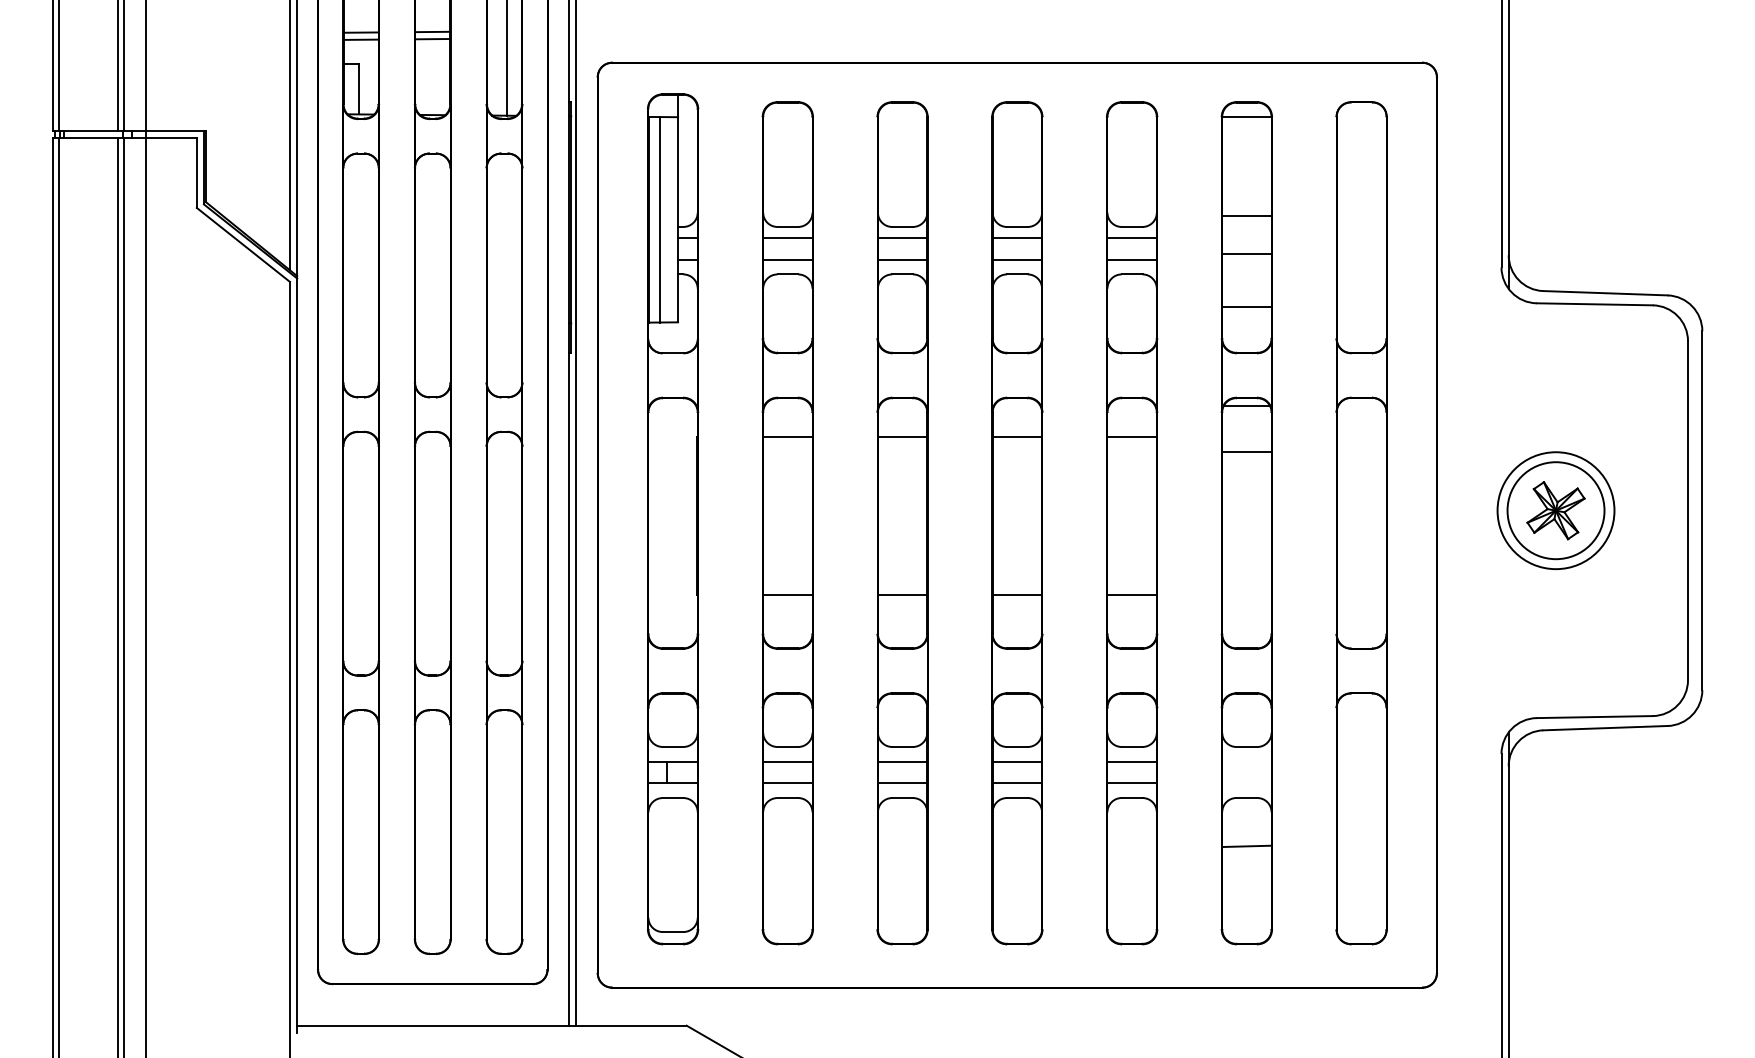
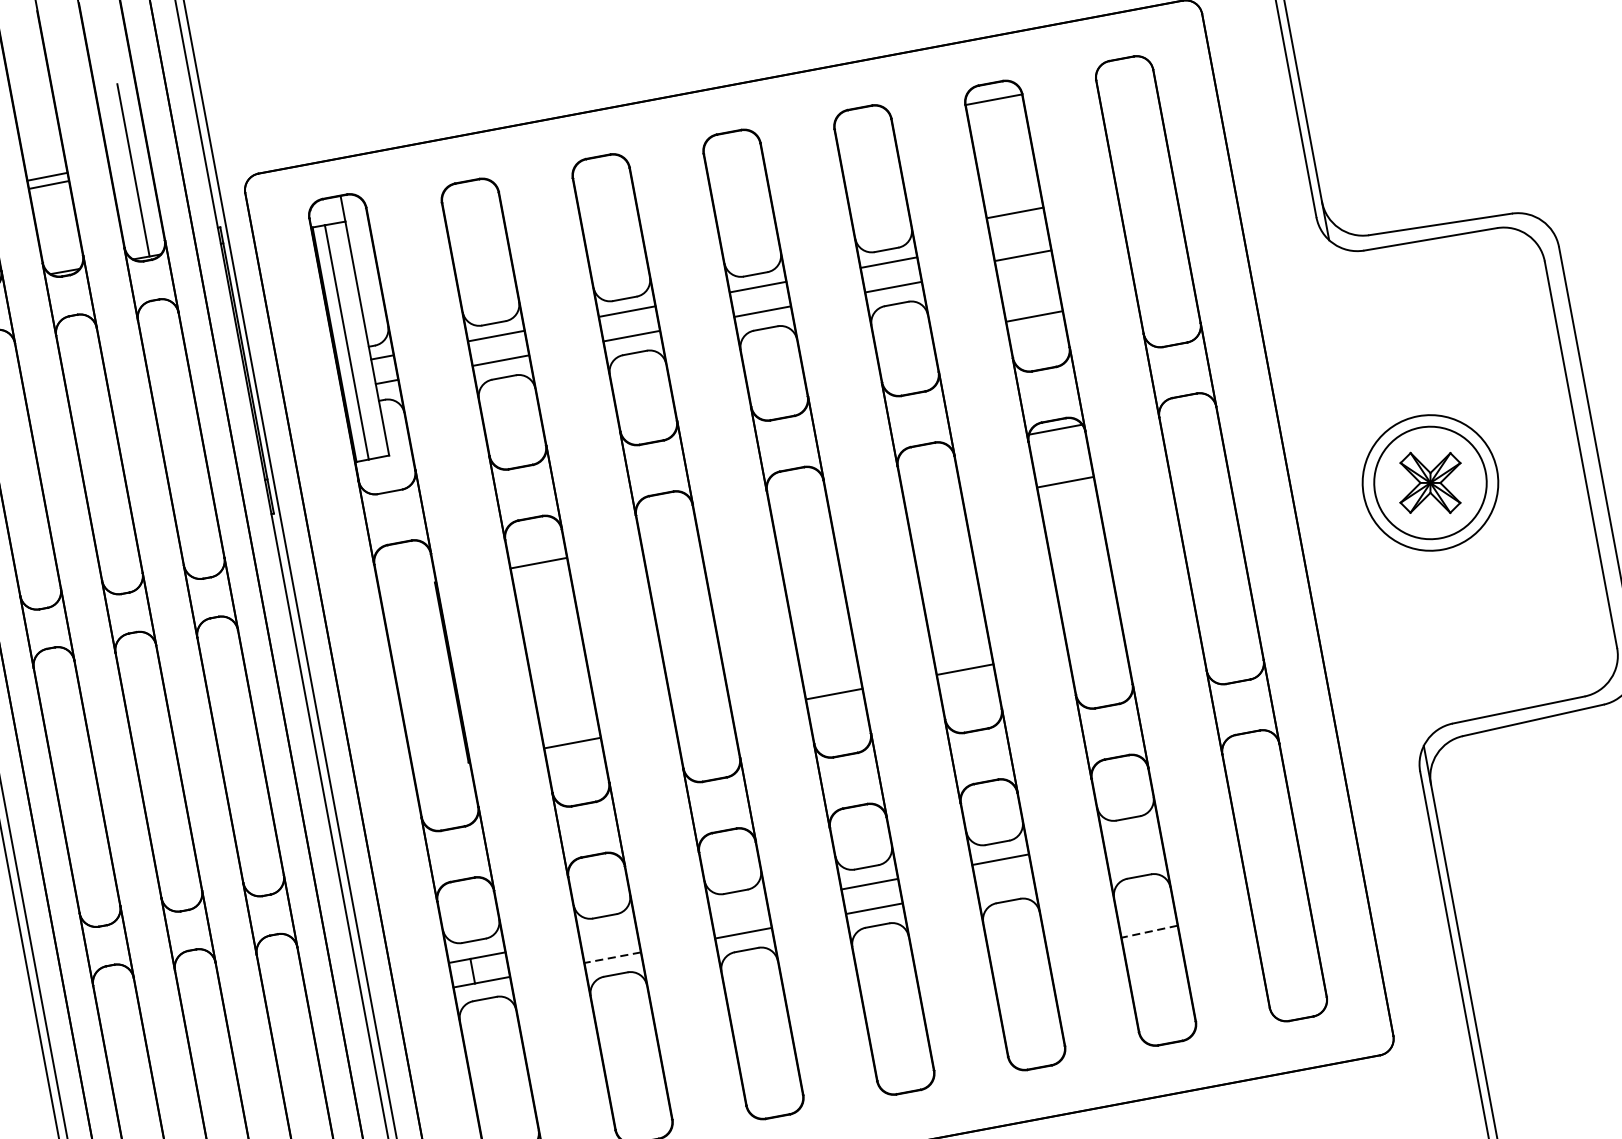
line: (902, 437) -> (669, 538), removed
line: (1017, 437) -> (800, 514), removed
line: (1131, 437) -> (930, 490), removed
line: (902, 595) -> (703, 719), removed
line: (787, 761) -> (607, 932), removed
line: (902, 761) -> (738, 908), removed
line: (787, 783) -> (612, 958), solid -> dashed
line: (1131, 783) -> (1004, 884), removed
line: (1246, 846) -> (1149, 931), solid -> dashed

